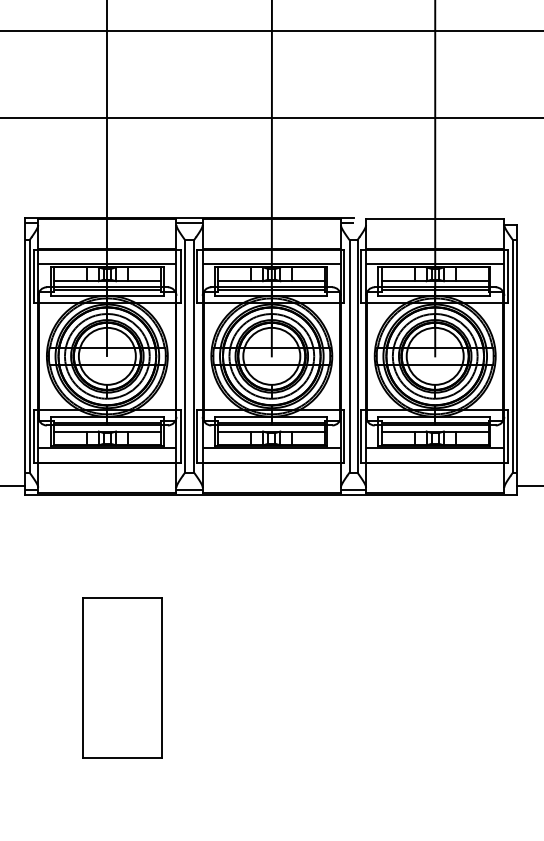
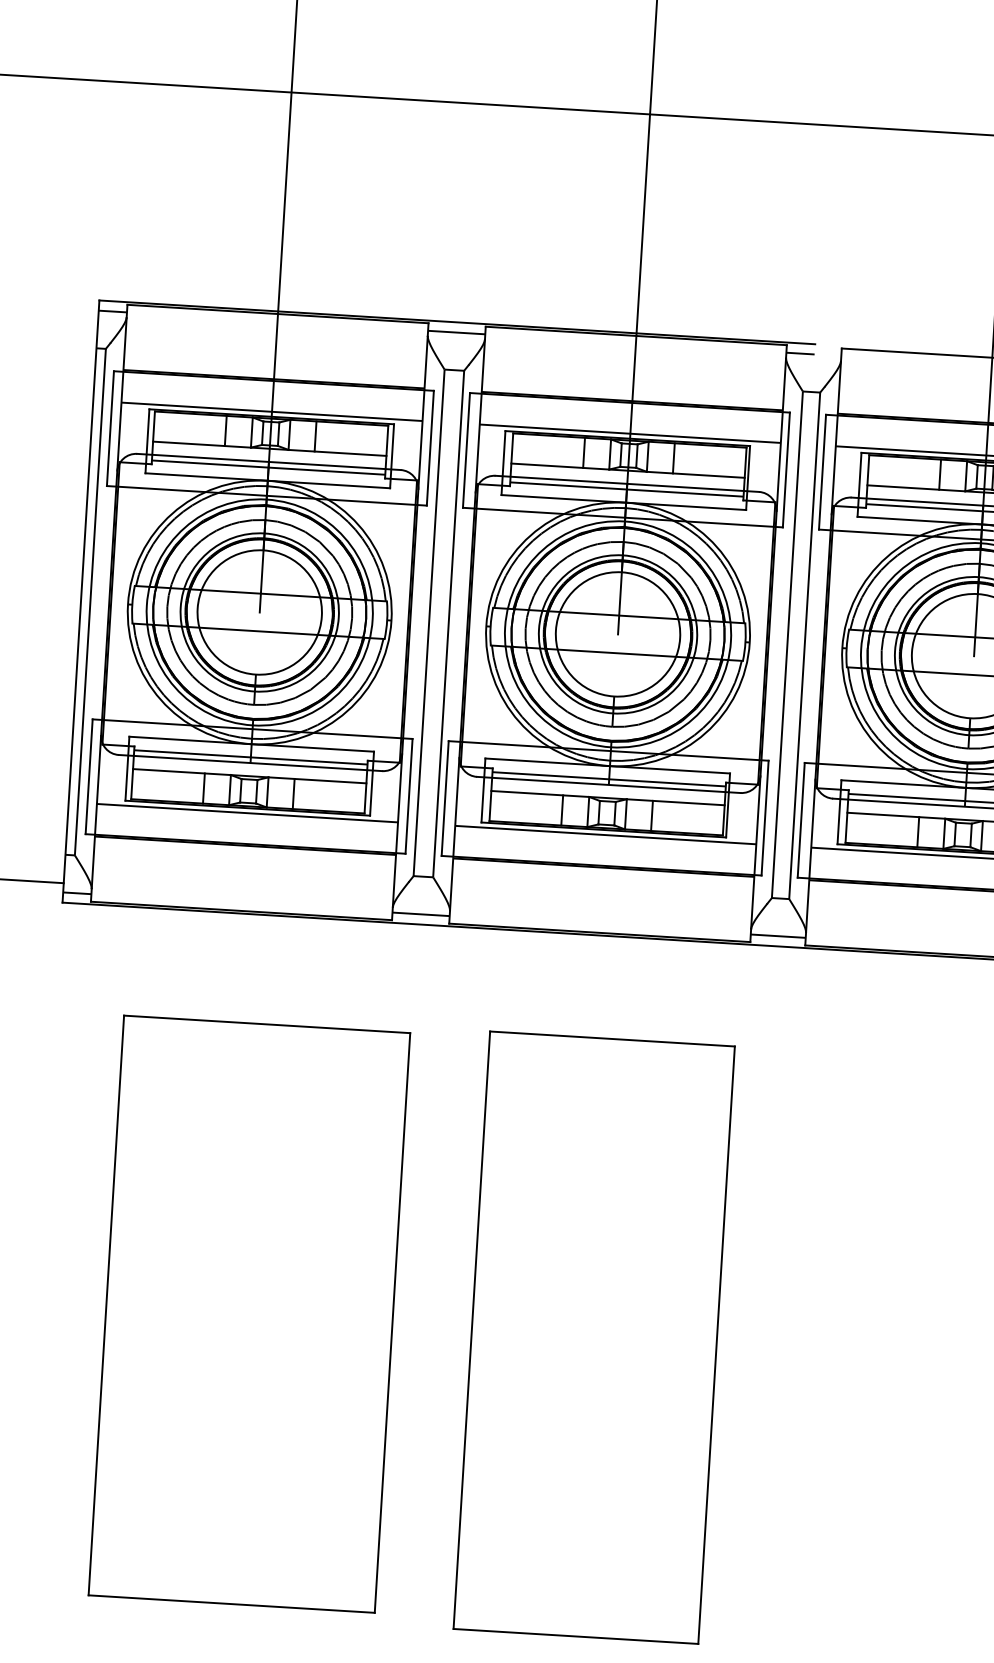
part: (122, 677) -> (249, 1314), size x1.67
part: (280, 678) -> (594, 1337), added

